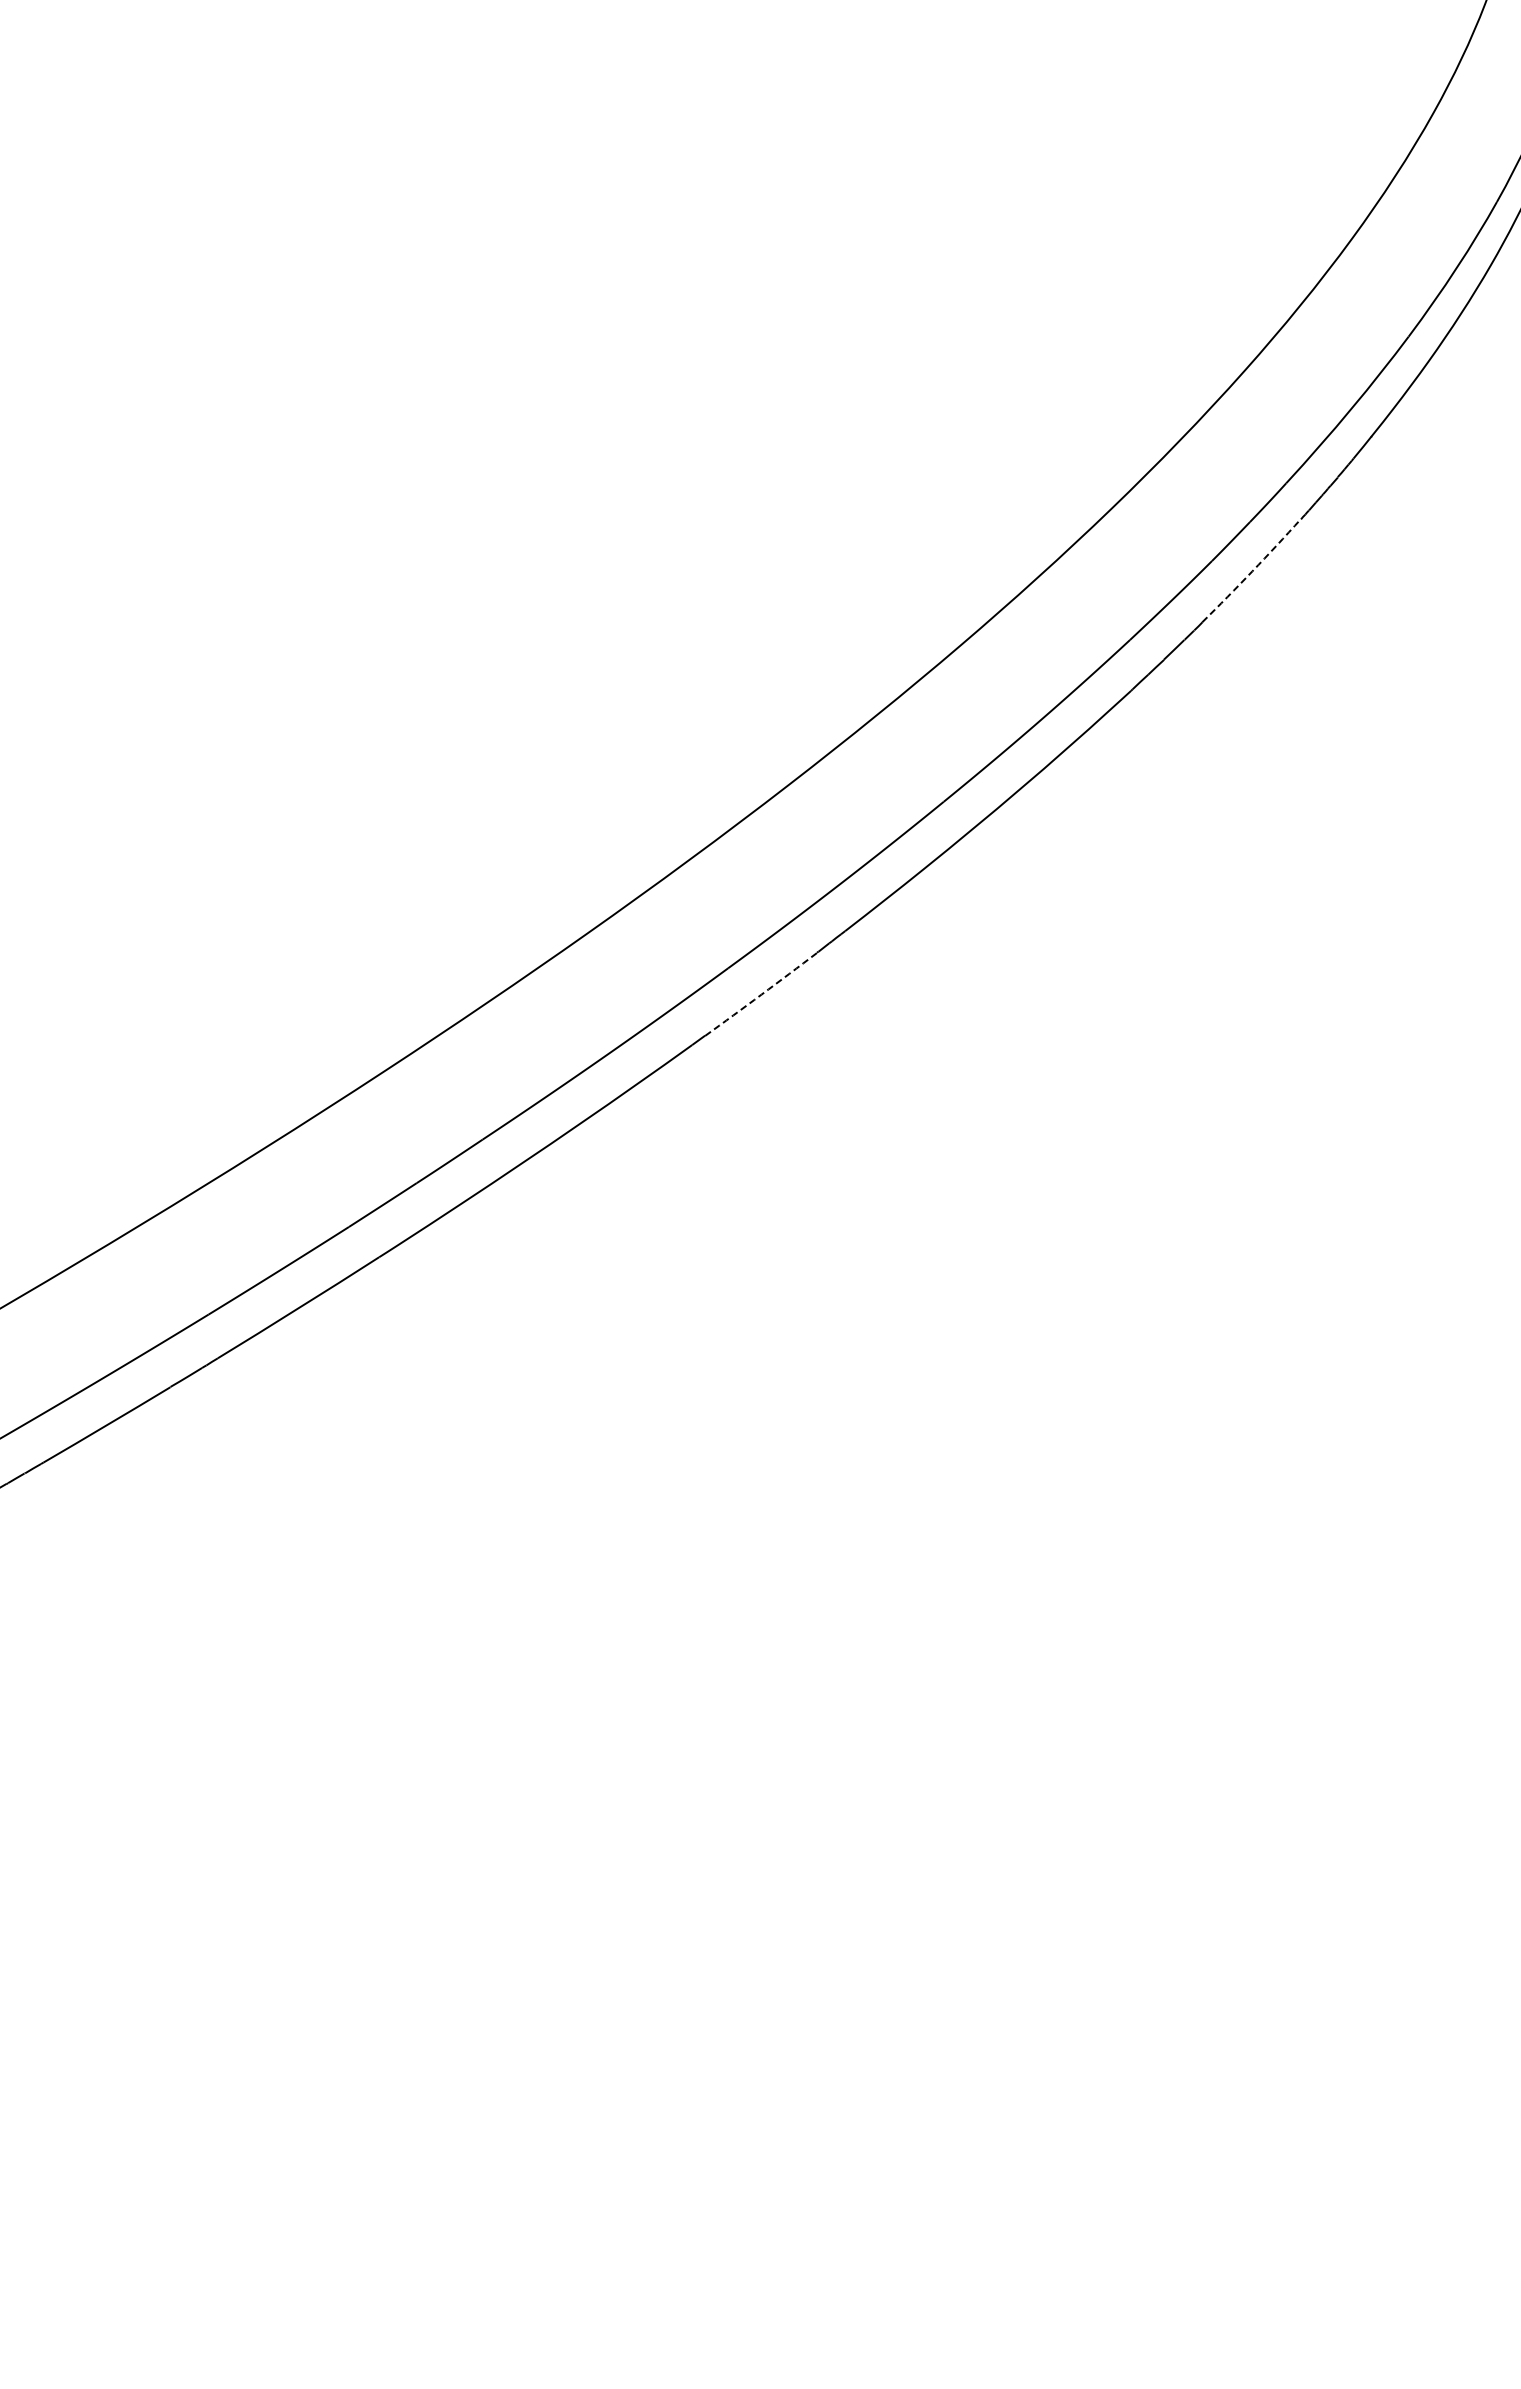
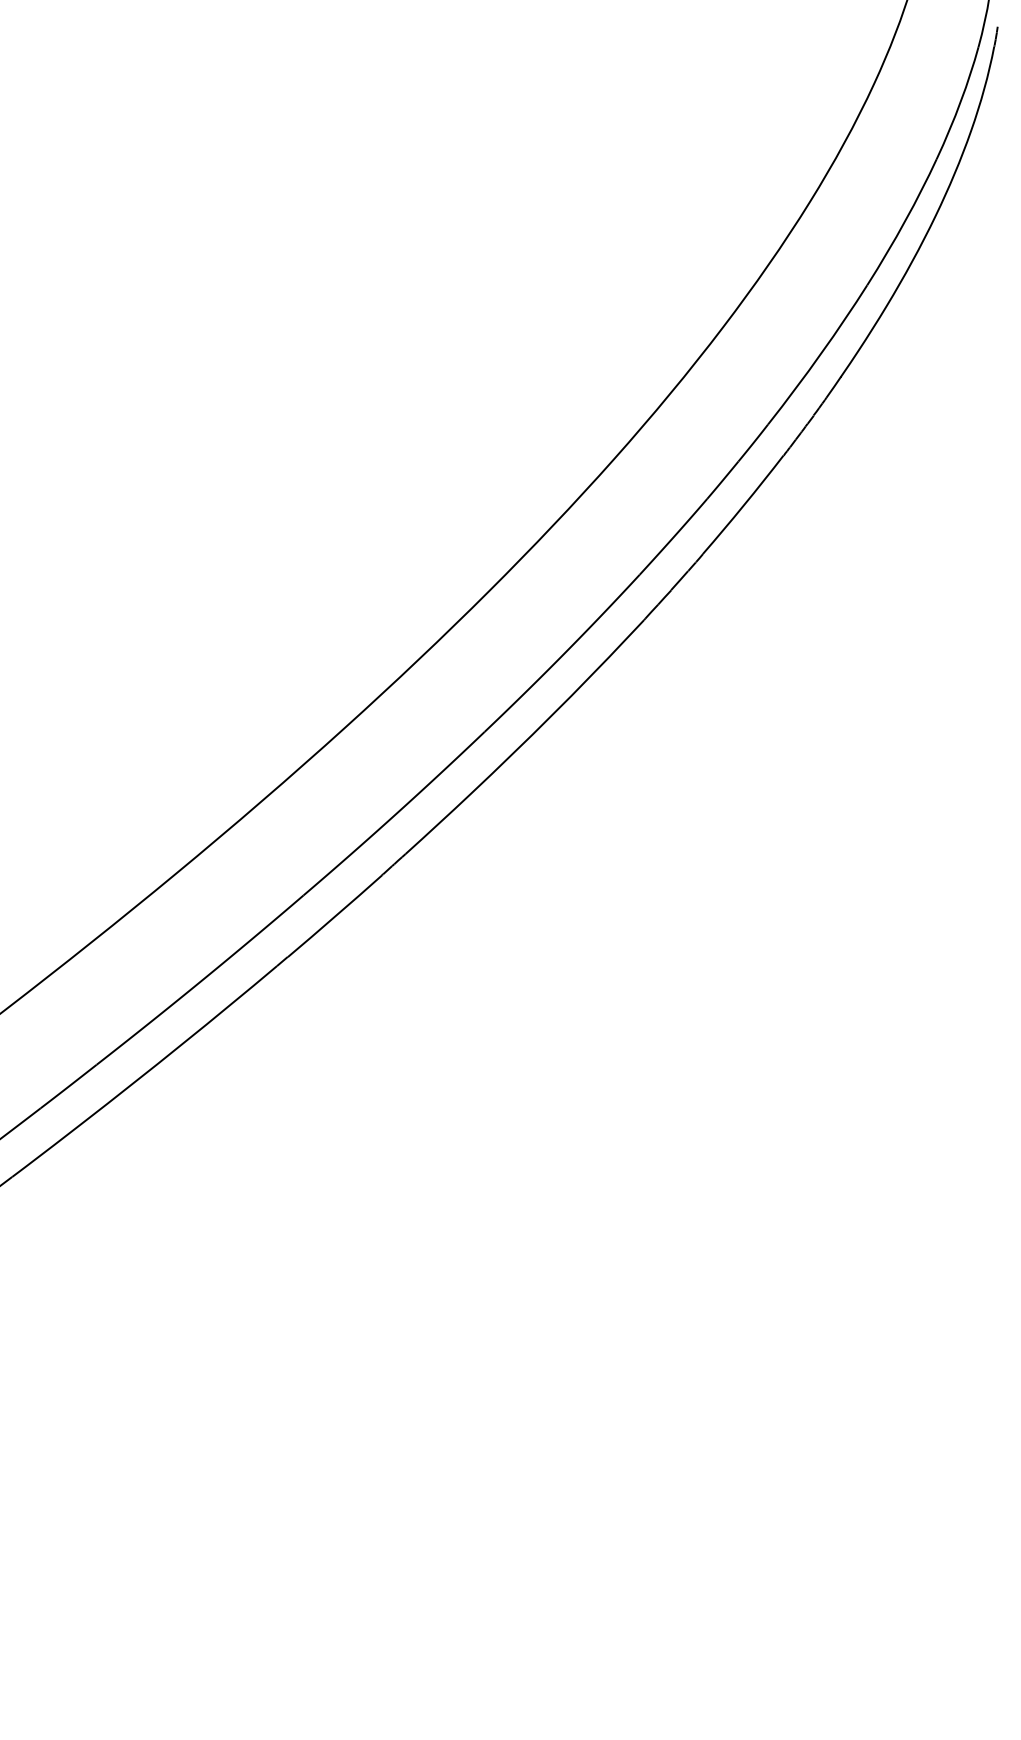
arc: (1252, 571) -> (744, 505), dashed -> solid
arc: (761, 994) -> (335, 916), dashed -> solid

